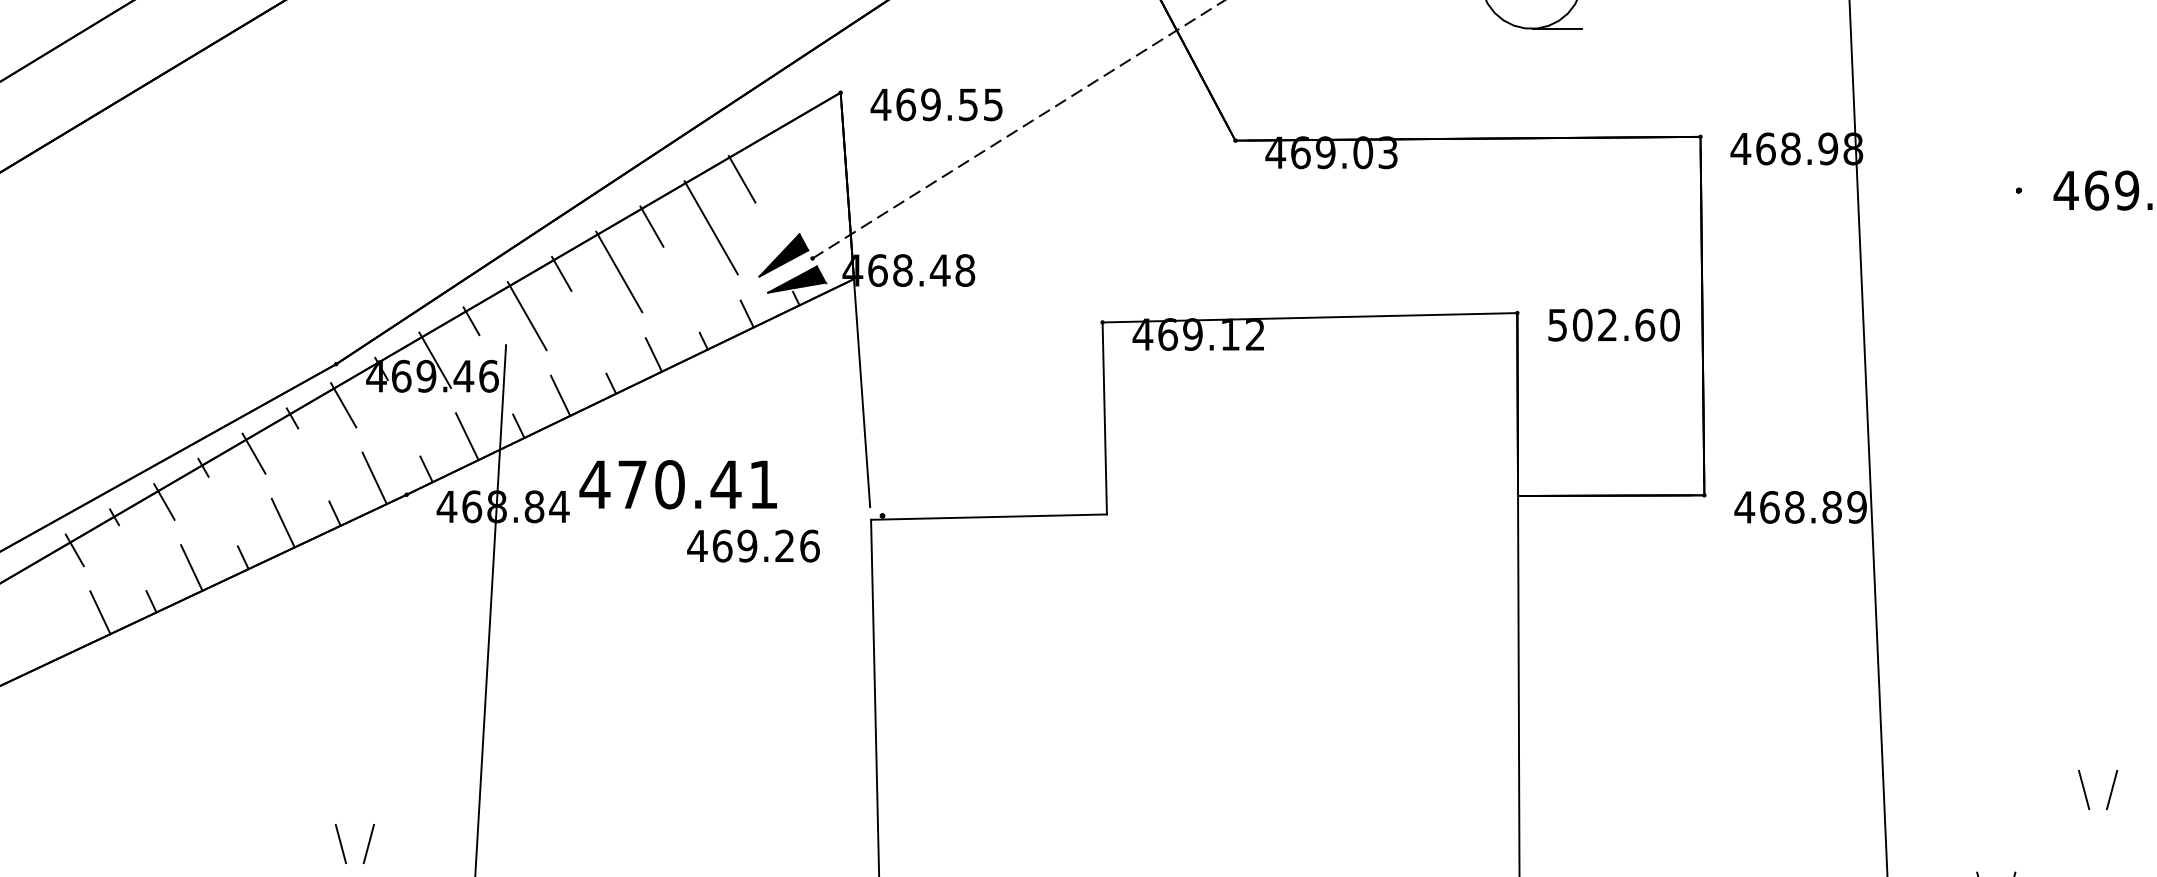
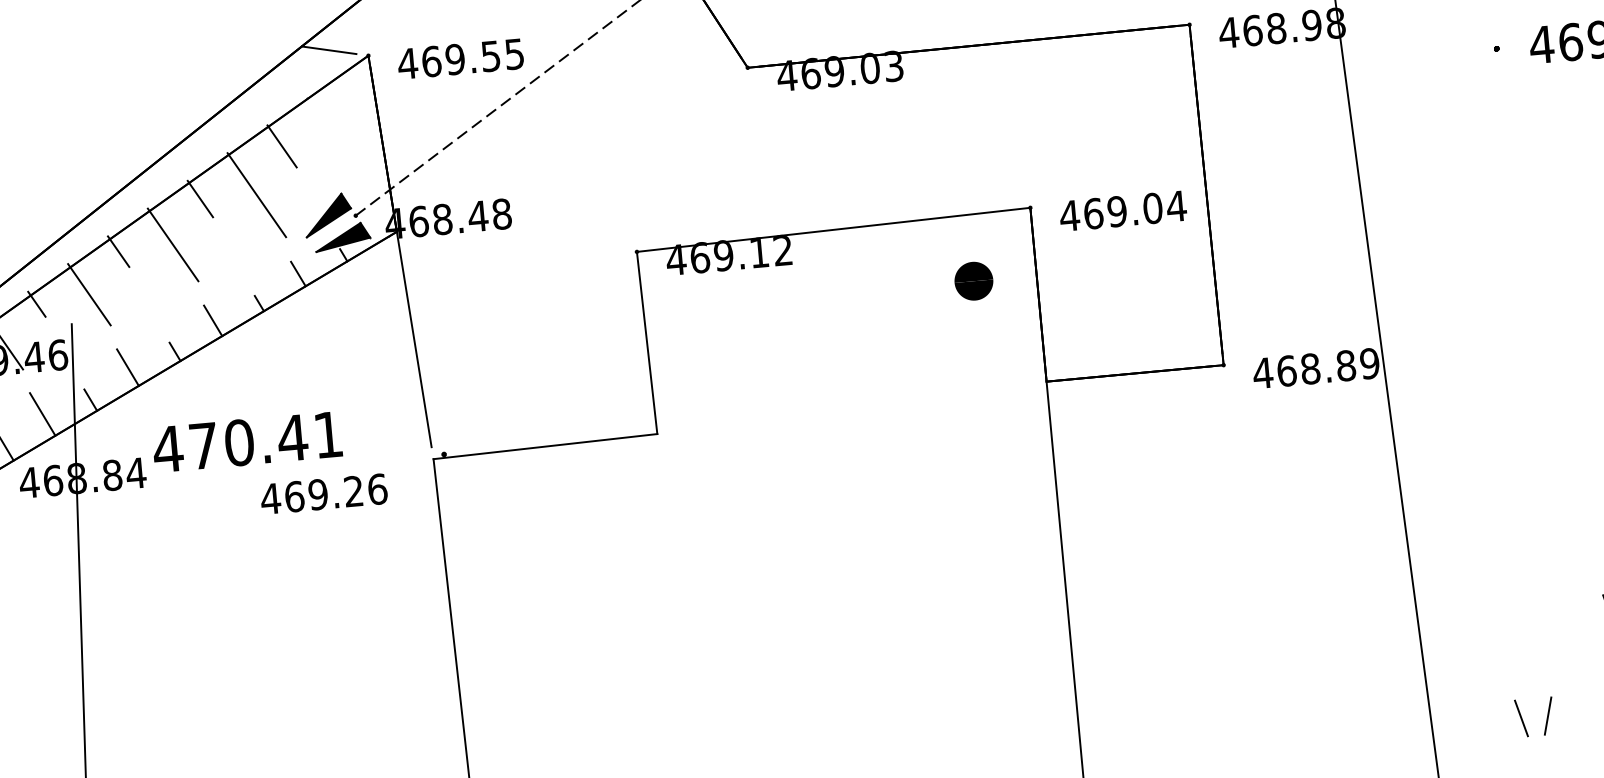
line: (800, 82) -> (329, 49), added
text: (1613, 324) -> (1122, 210), 502.60 -> 469.04
part: (1451, 384) -> (973, 281), added

